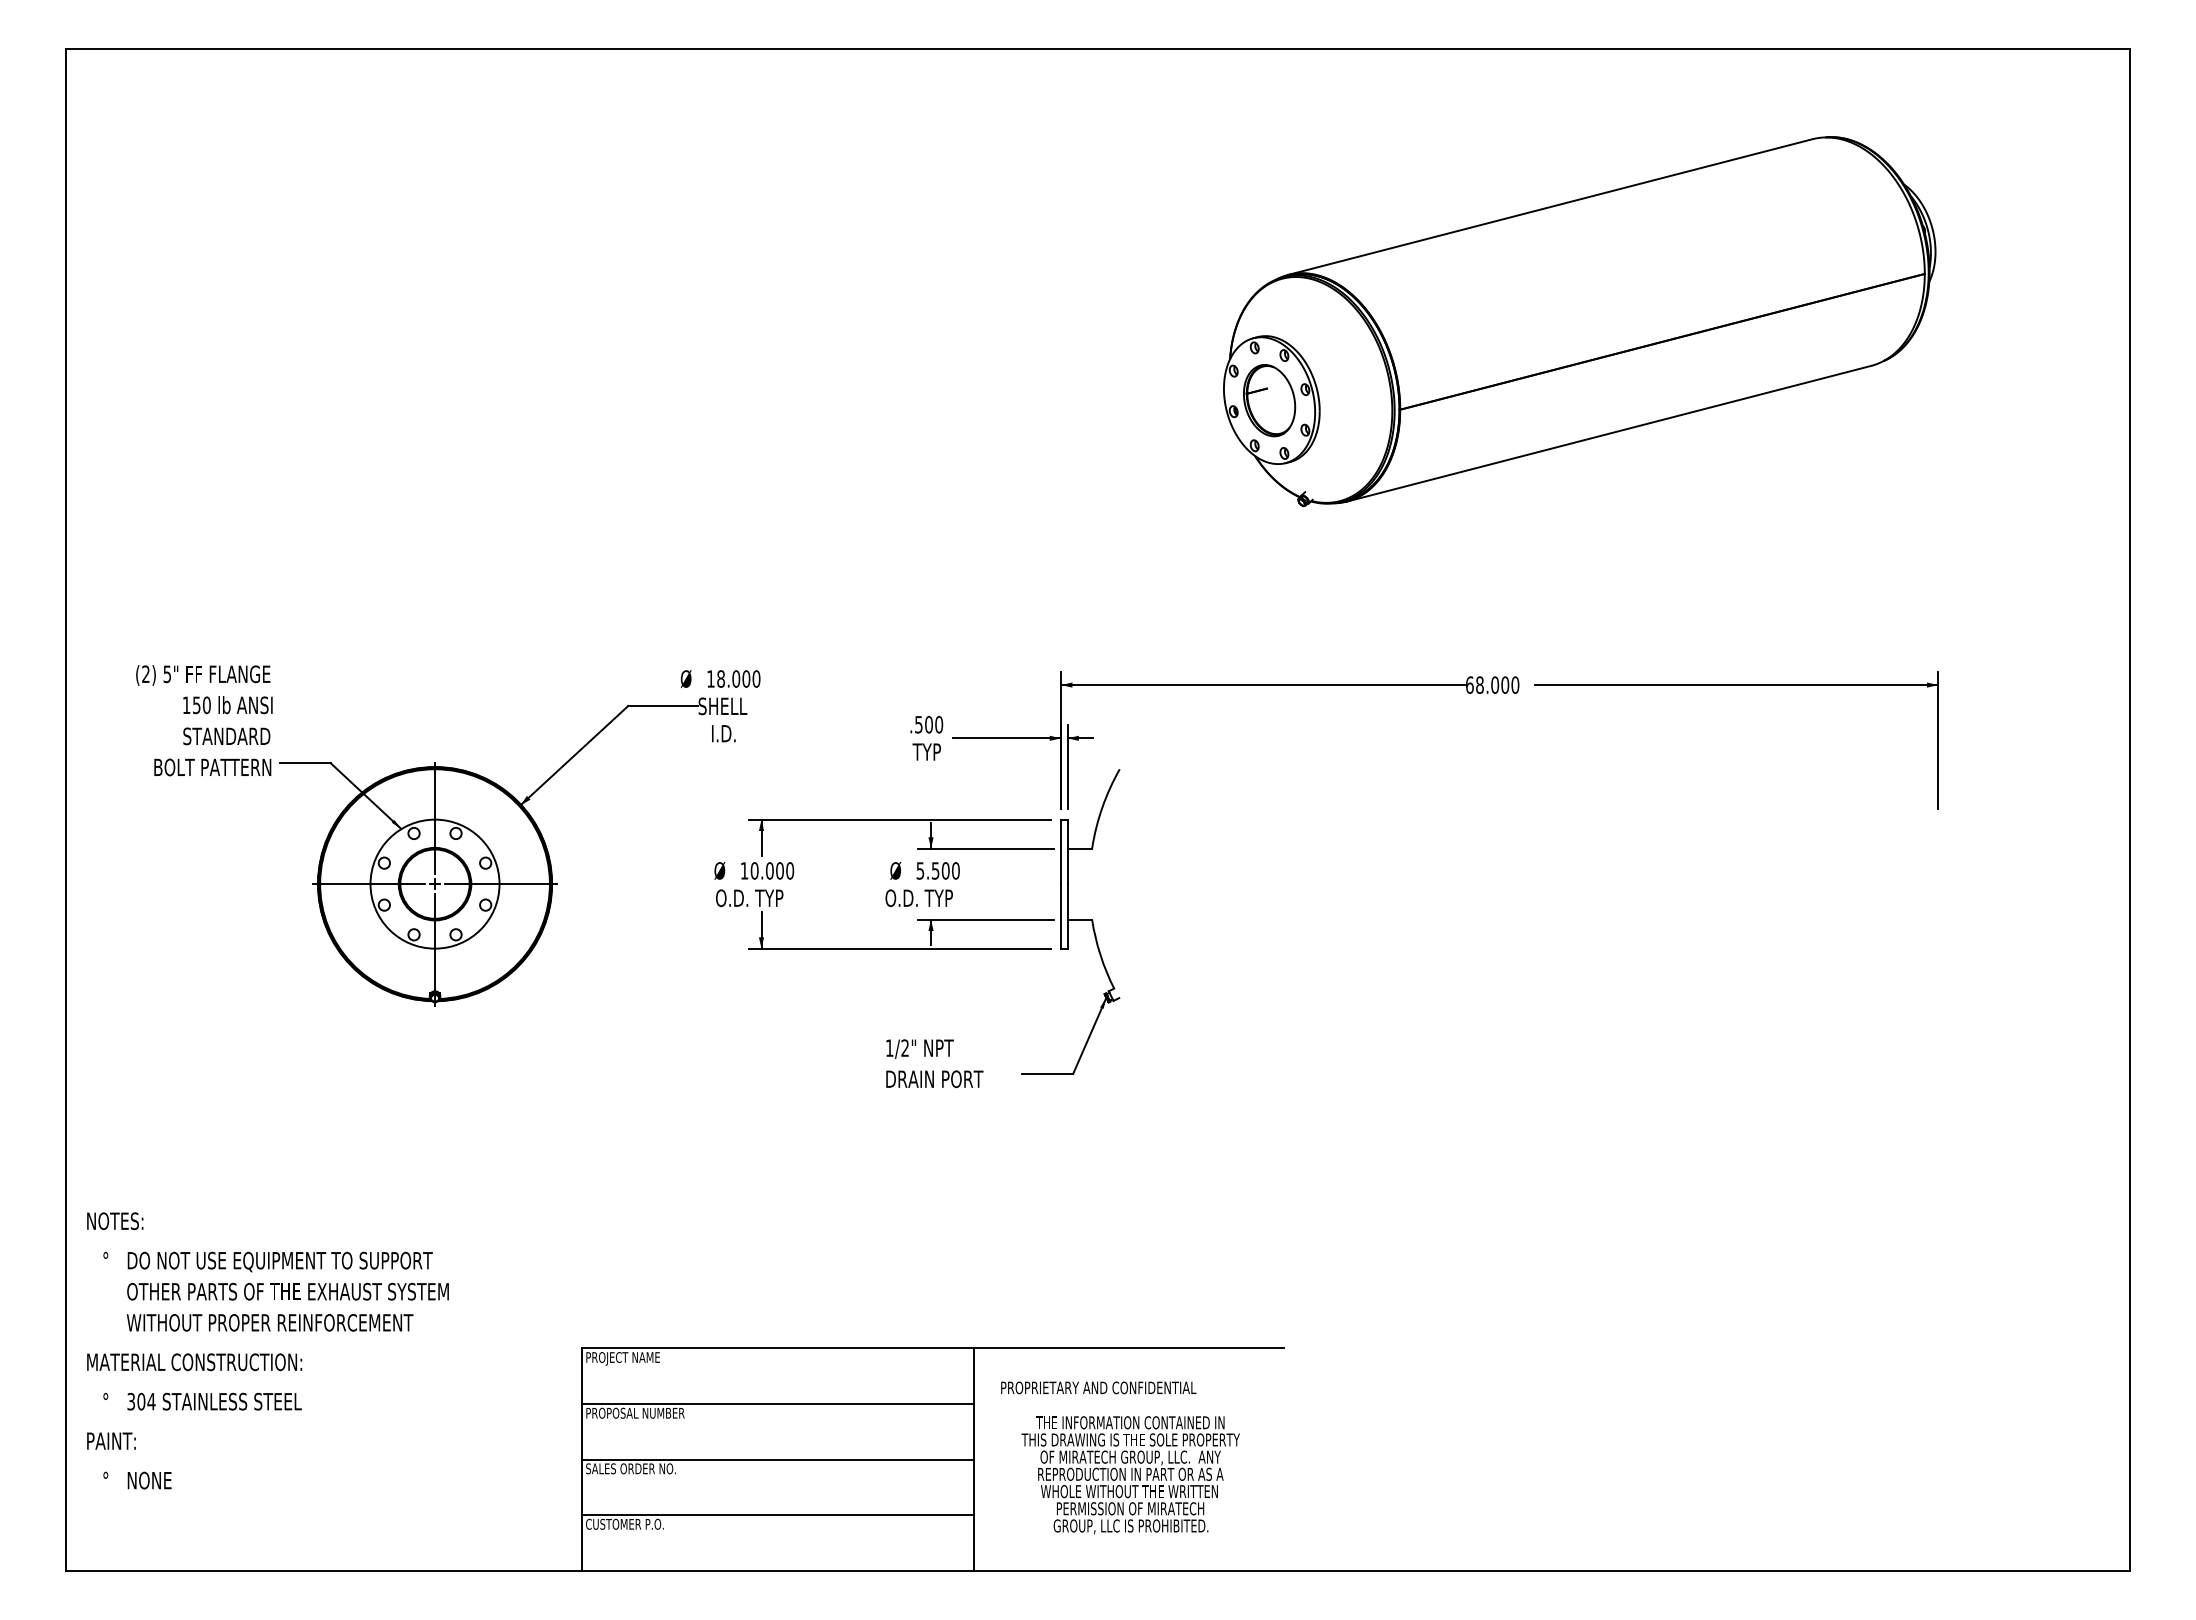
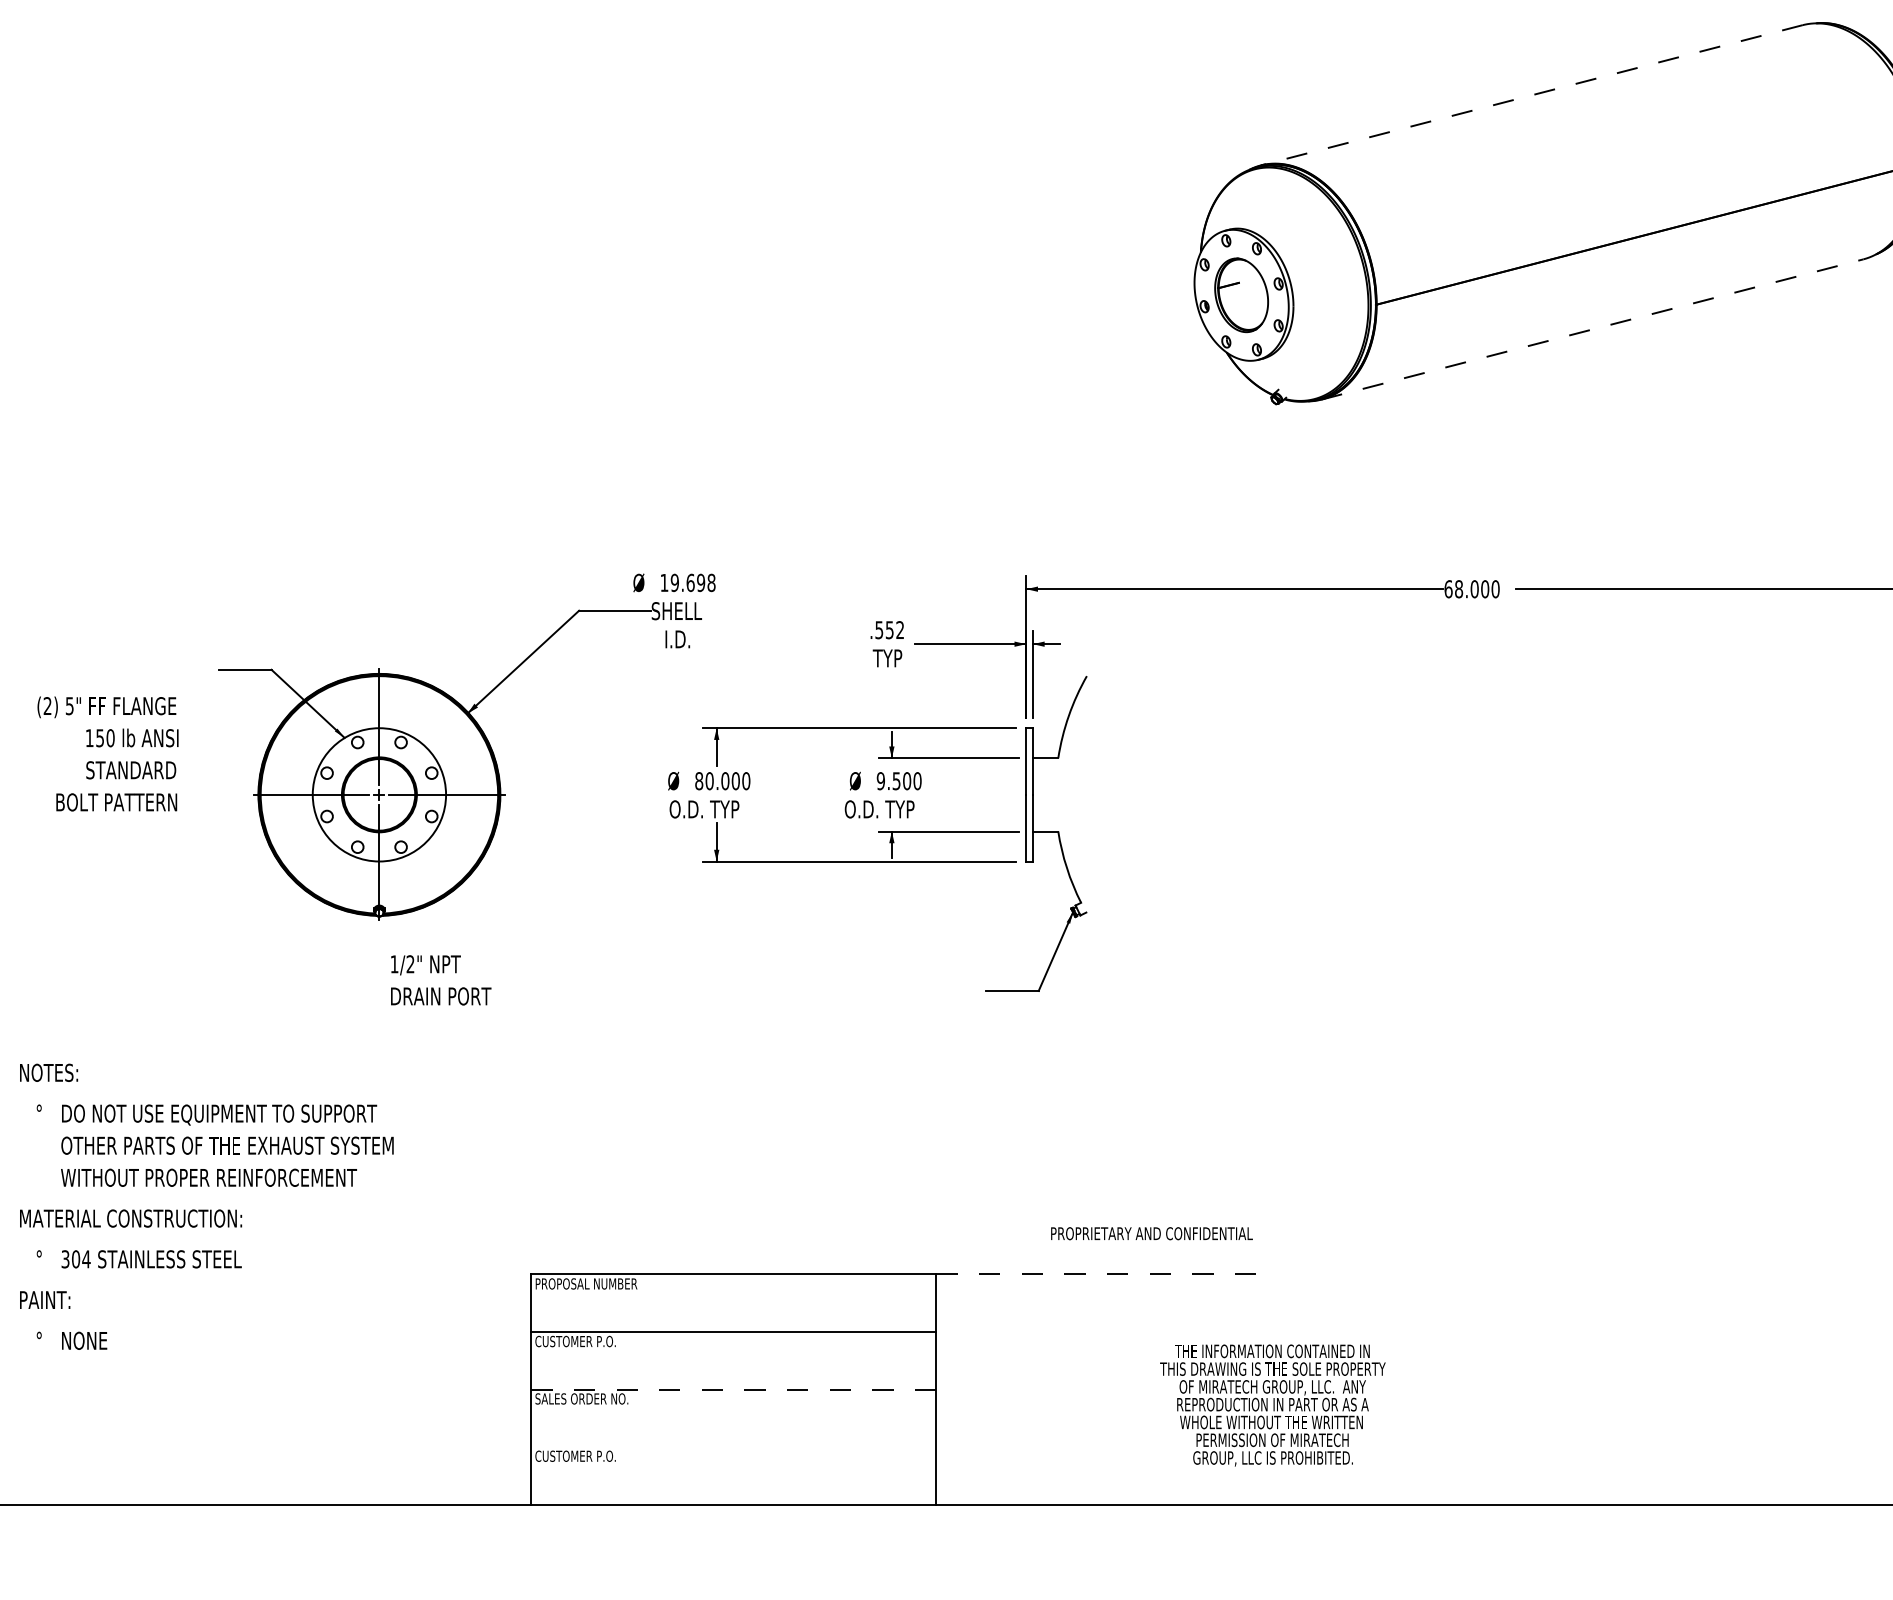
line: (1550, 207) -> (1531, 95), solid -> dashed
line: (1609, 433) -> (1592, 329), solid -> dashed
text: (738, 678) -> (692, 582), 18.000 -> 19.698
text: (204, 720) -> (108, 753), moved
text: (934, 724) -> (895, 629), .500 -> .552
text: (744, 870) -> (699, 780), 10.000 -> 80.000
text: (920, 870) -> (880, 780), 5.500 -> 9.500
text: (934, 1063) -> (440, 980), moved
line: (1128, 1348) -> (1095, 1274), solid -> dashed
text: (267, 1350) -> (206, 1206), moved
text: (644, 1358) -> (595, 1284), PROJECT NAME -> PROPOSAL NUMBER
text: (1098, 1387) -> (1151, 1233), moved
text: (635, 1412) -> (586, 1340), PROPOSAL NUMBER -> CUSTOMER P.O.
line: (777, 1459) -> (733, 1389), solid -> dashed
text: (1130, 1475) -> (1272, 1405), moved
line: (777, 1515) -> (733, 1447), removed

